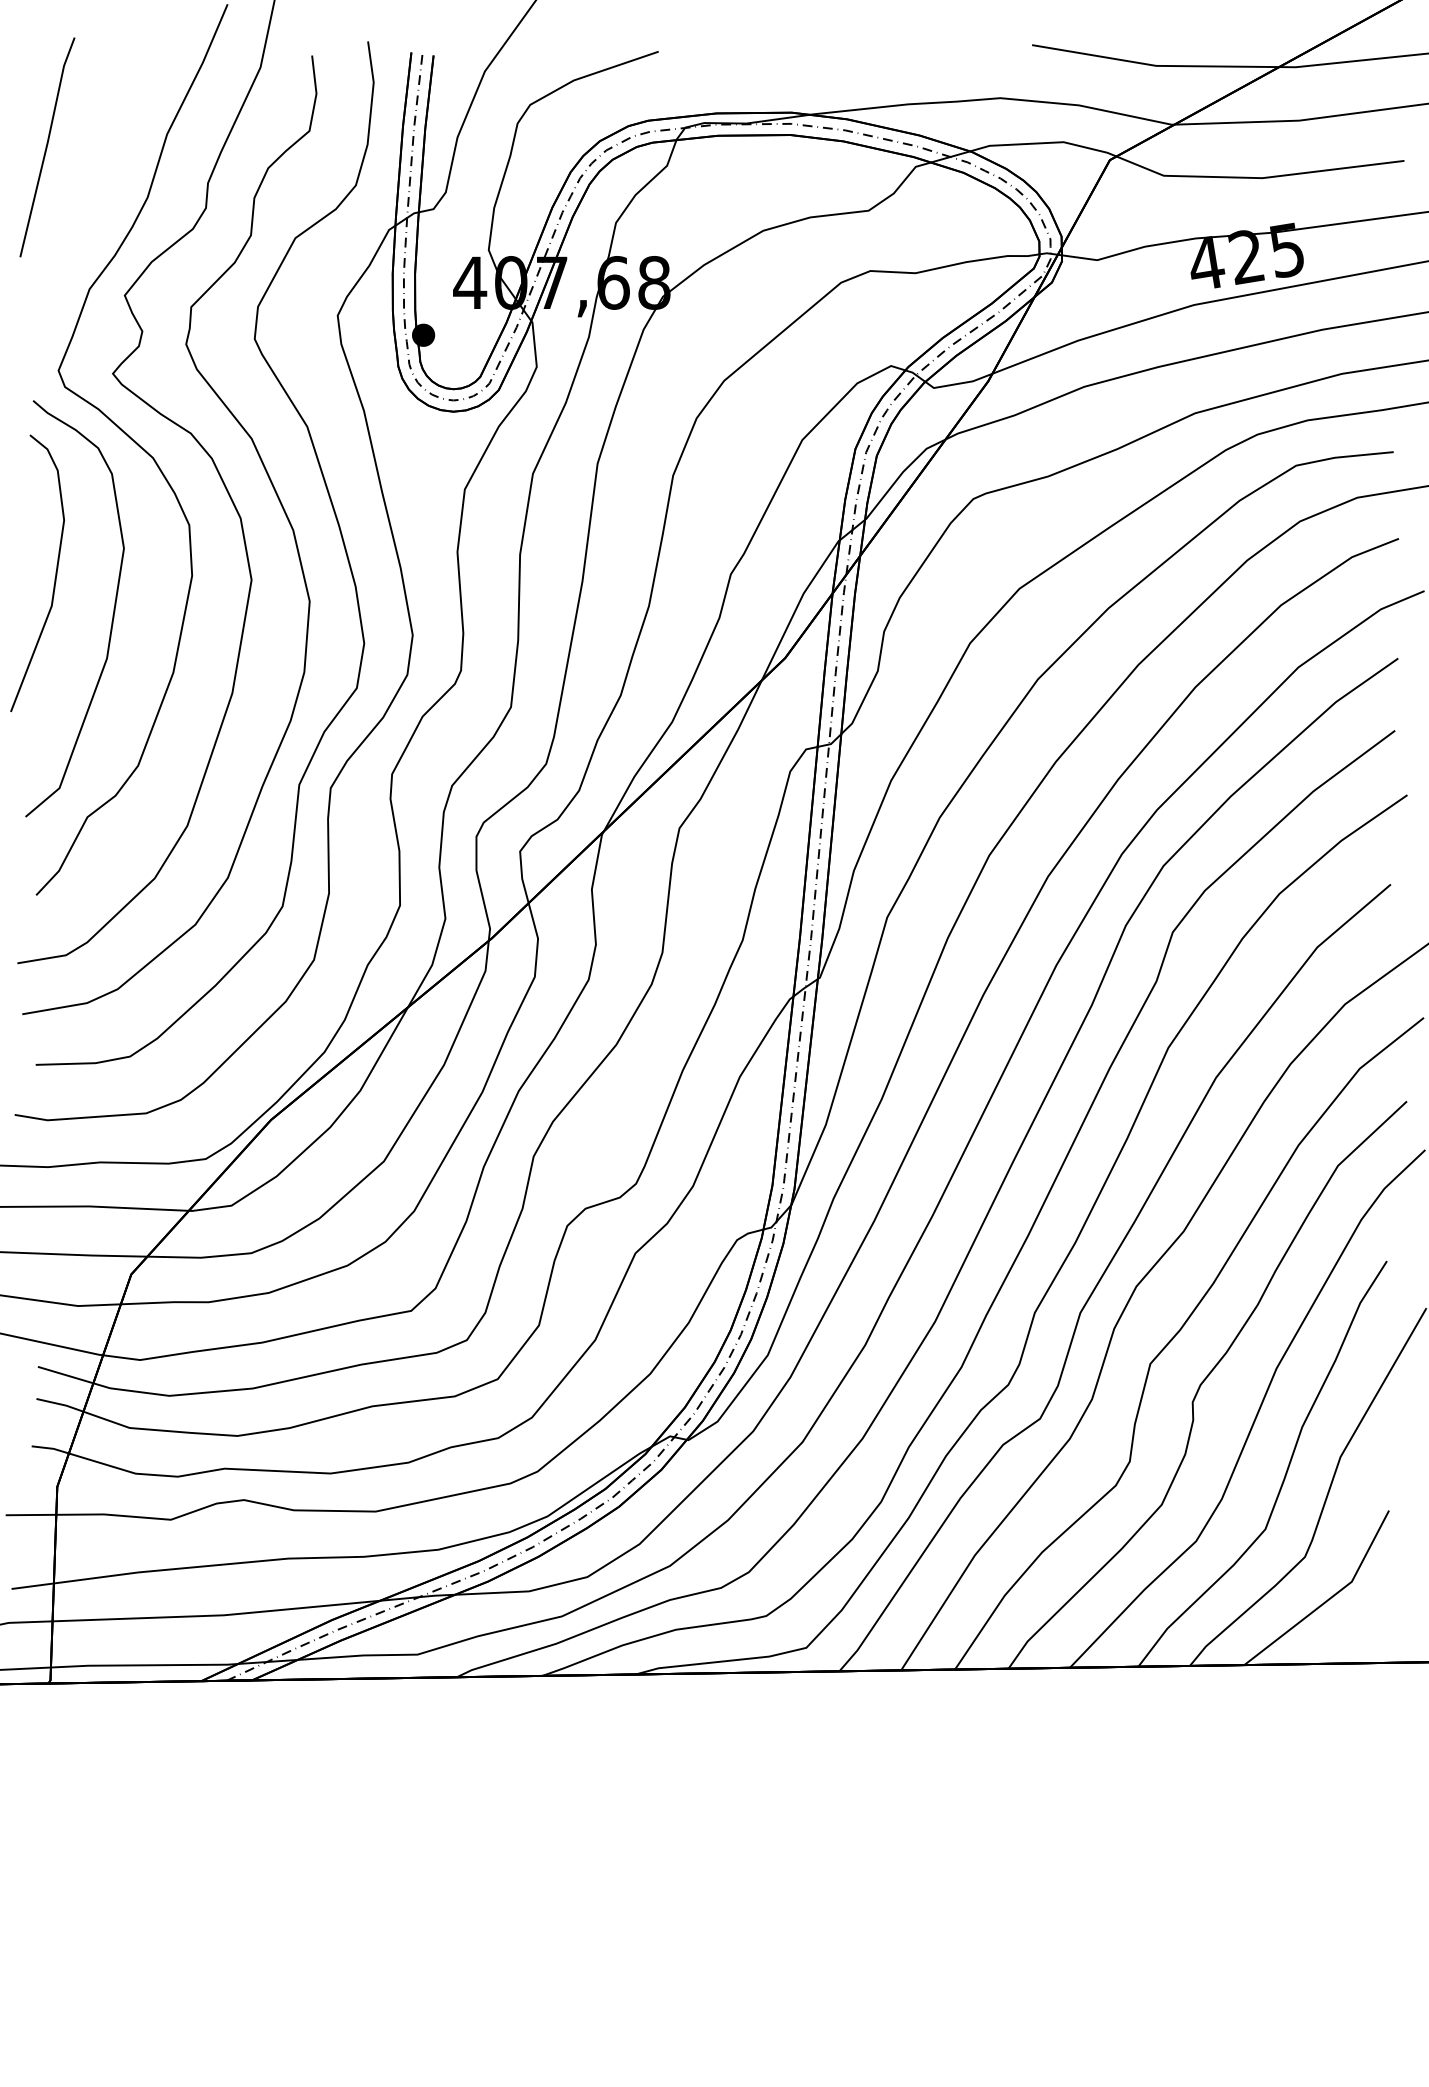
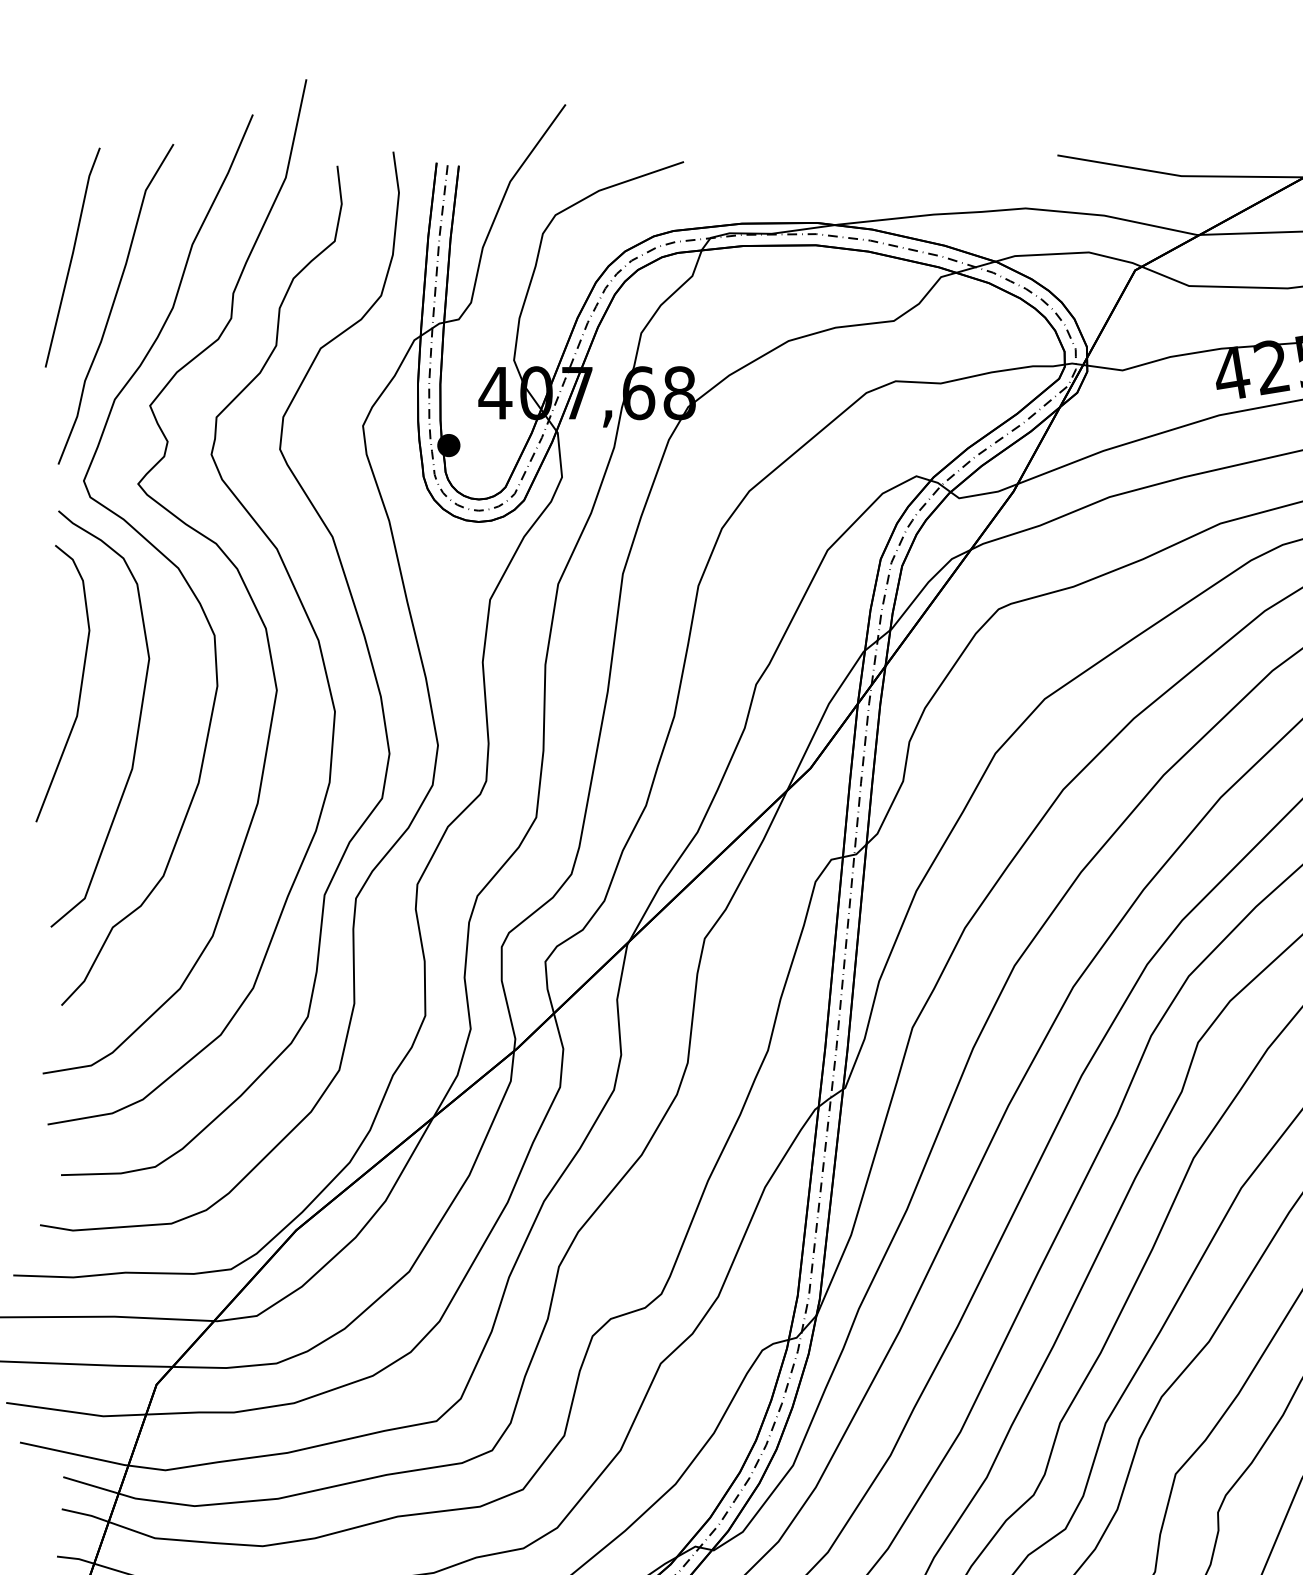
curve: (89, 192) -> (114, 302), added

